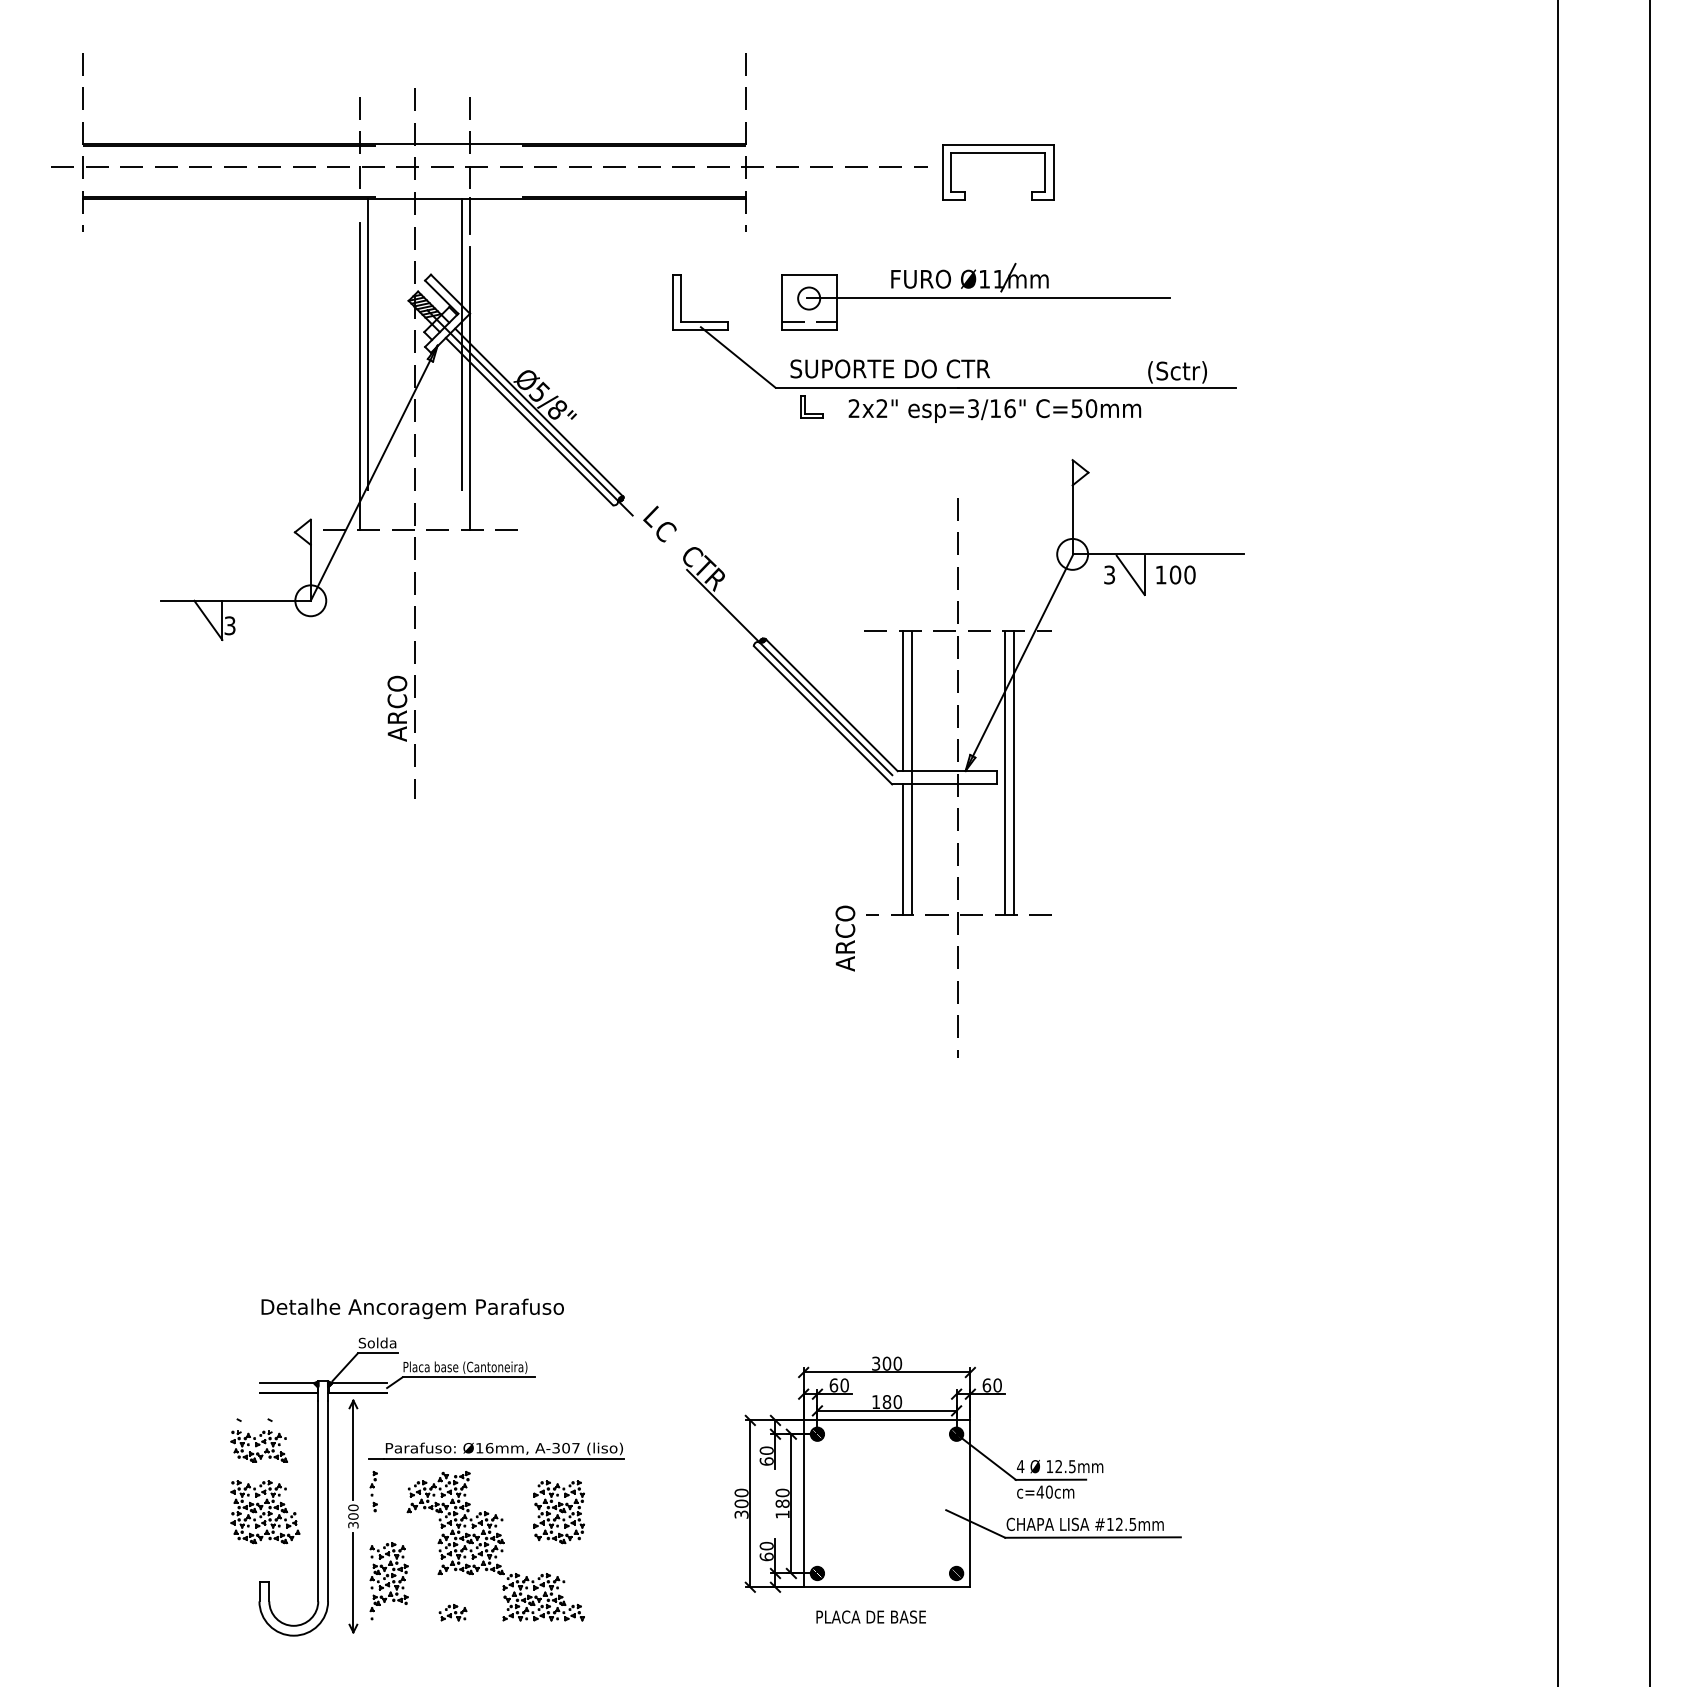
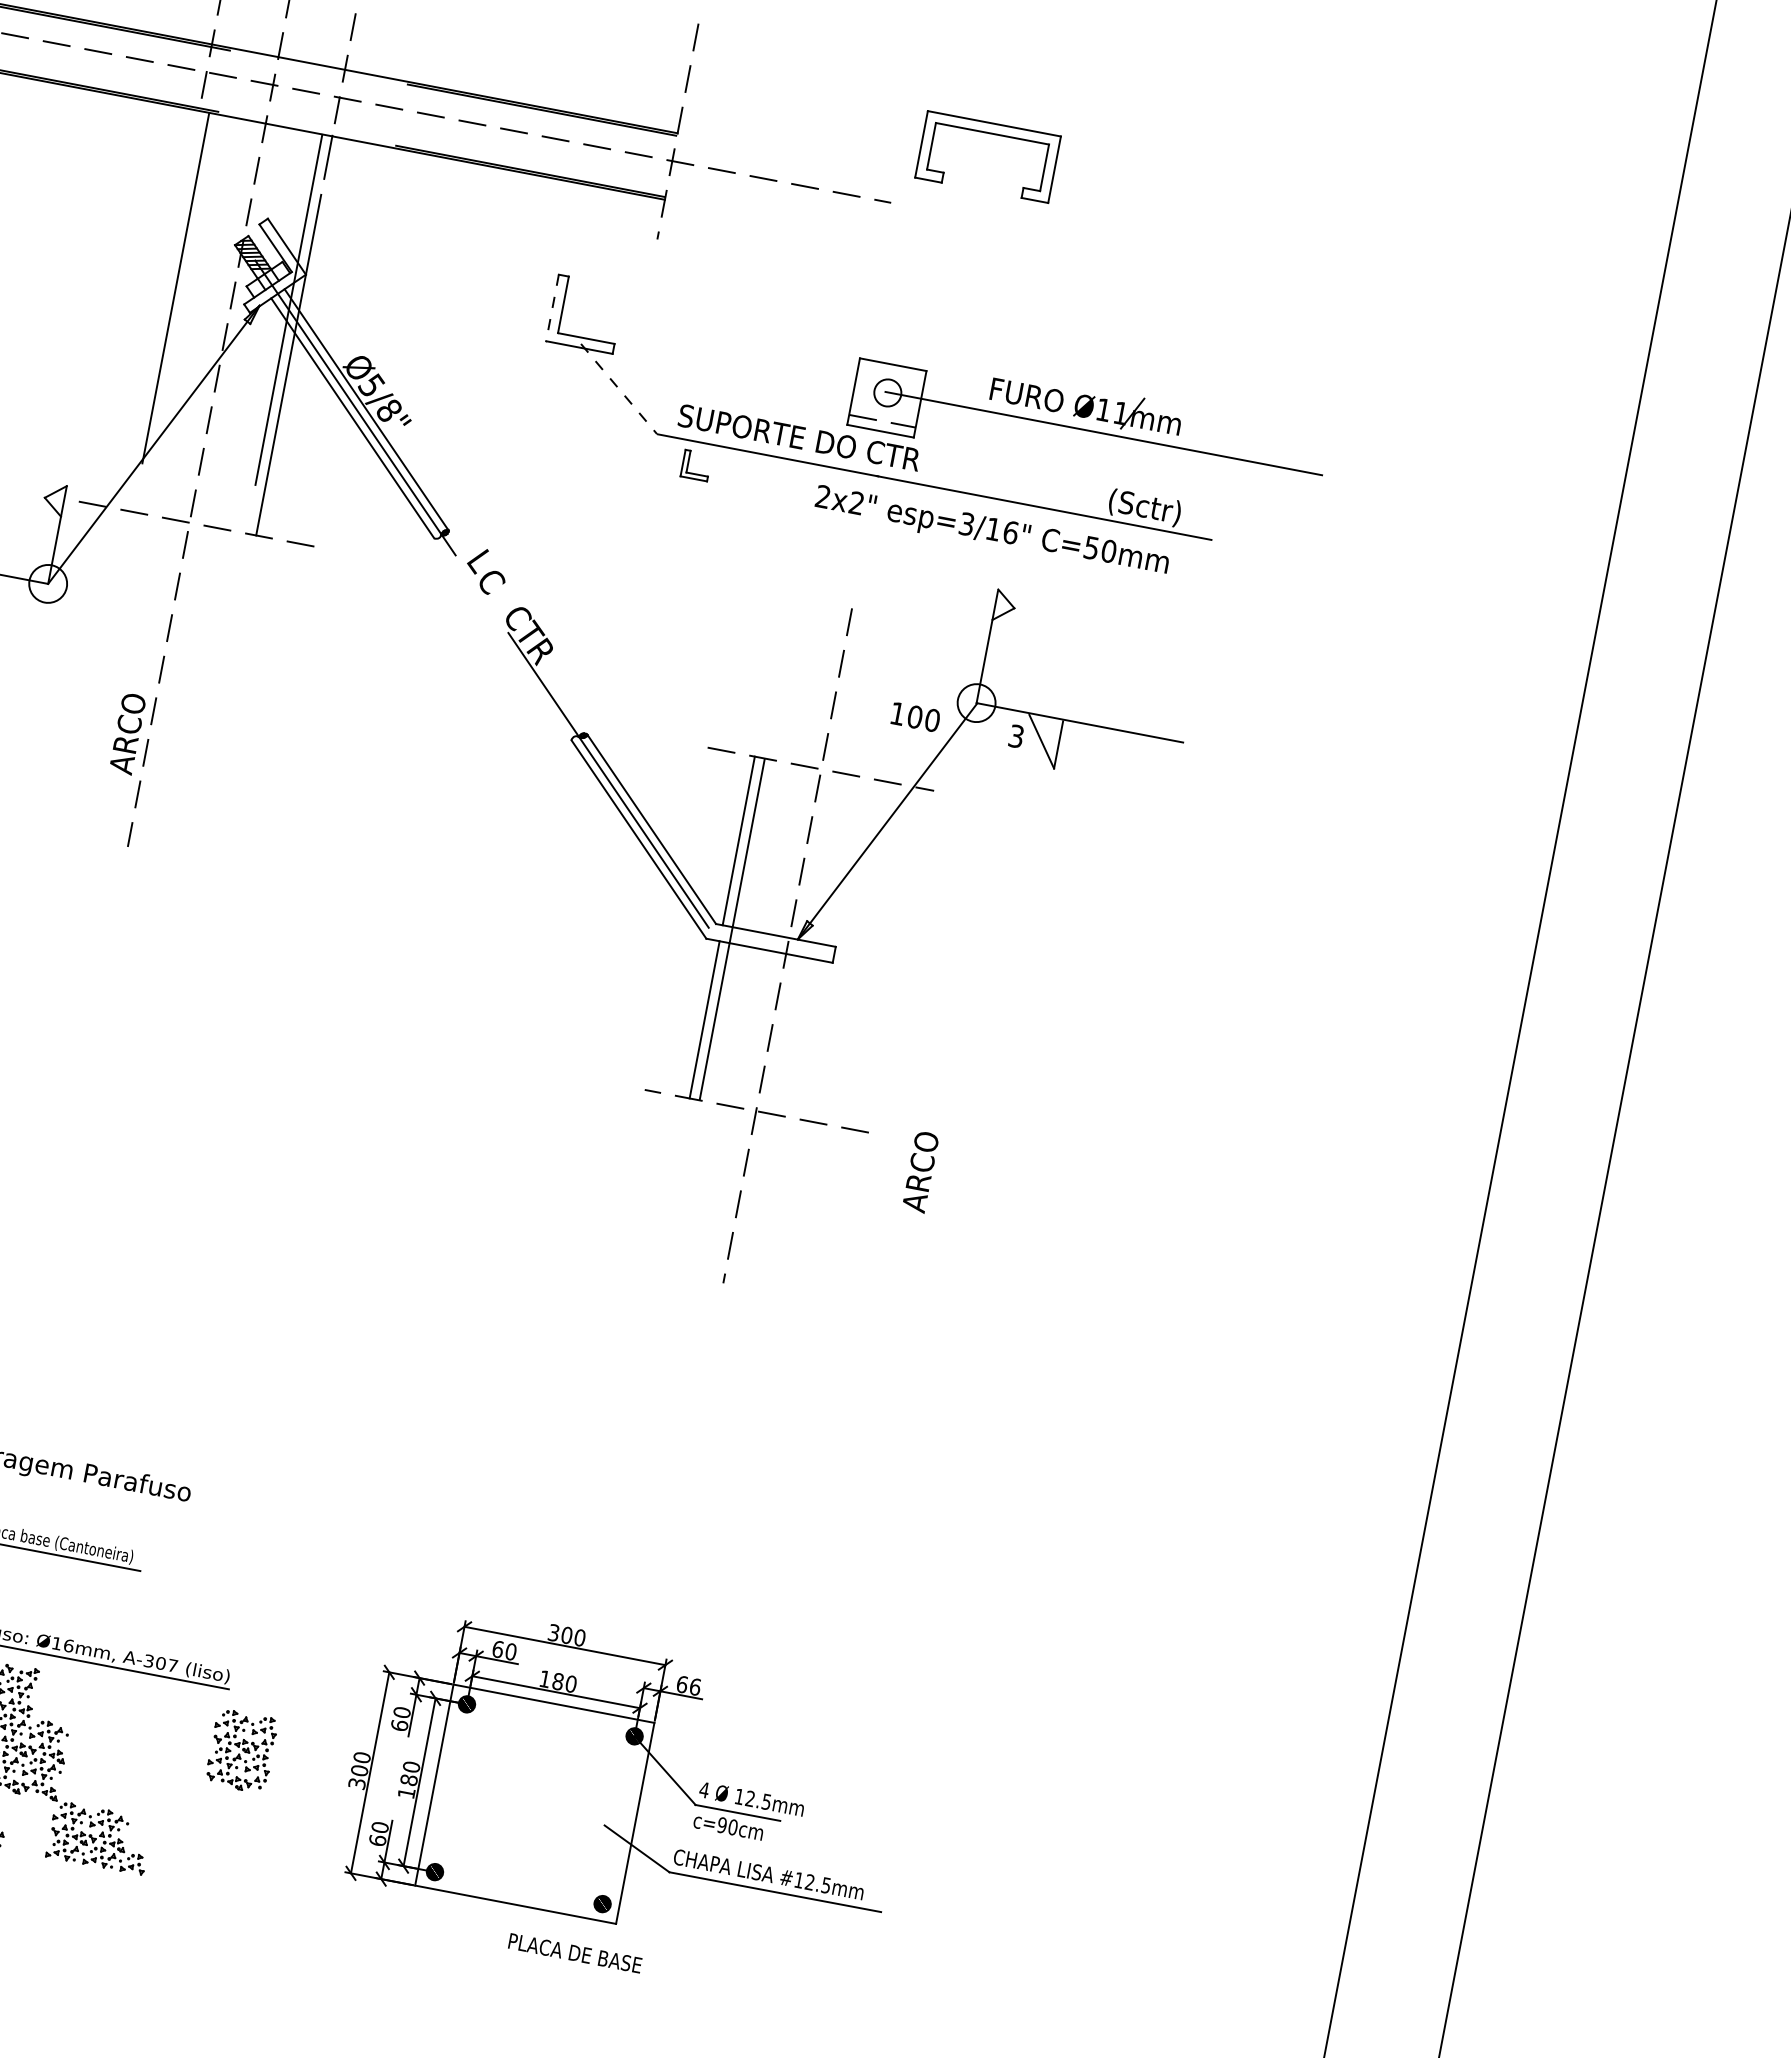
part: (998, 153) -> (992, 134), moved
part: (975, 296) -> (1088, 428), moved
line: (672, 302) -> (552, 307), solid -> dashed
line: (738, 357) -> (619, 389), solid -> dashed
line: (359, 376) -> (158, 324), removed
text: (994, 410) -> (991, 531), moved
text: (1175, 574) -> (915, 716), moved
line: (1005, 772) -> (845, 950), removed
line: (1013, 772) -> (855, 952), removed
text: (845, 938) -> (920, 1171), moved
text: (997, 1385) -> (695, 1687), 60 -> 66
text: (1040, 1491) -> (722, 1824), c=40cm -> c=90cm
part: (558, 1512) -> (240, 1751), moved
text: (870, 1616) -> (574, 1952), moved

